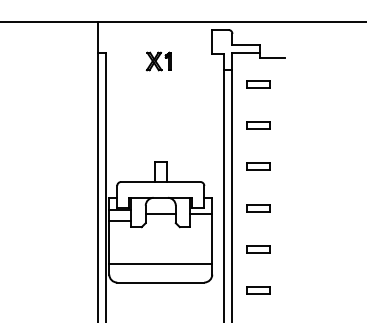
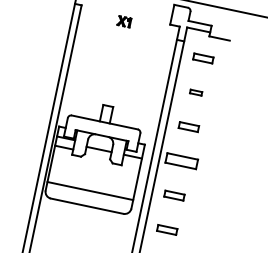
part: (158, 61) -> (124, 21), size x0.6
part: (258, 125) -> (196, 92), size x0.6
part: (258, 208) -> (181, 161), size x1.6

